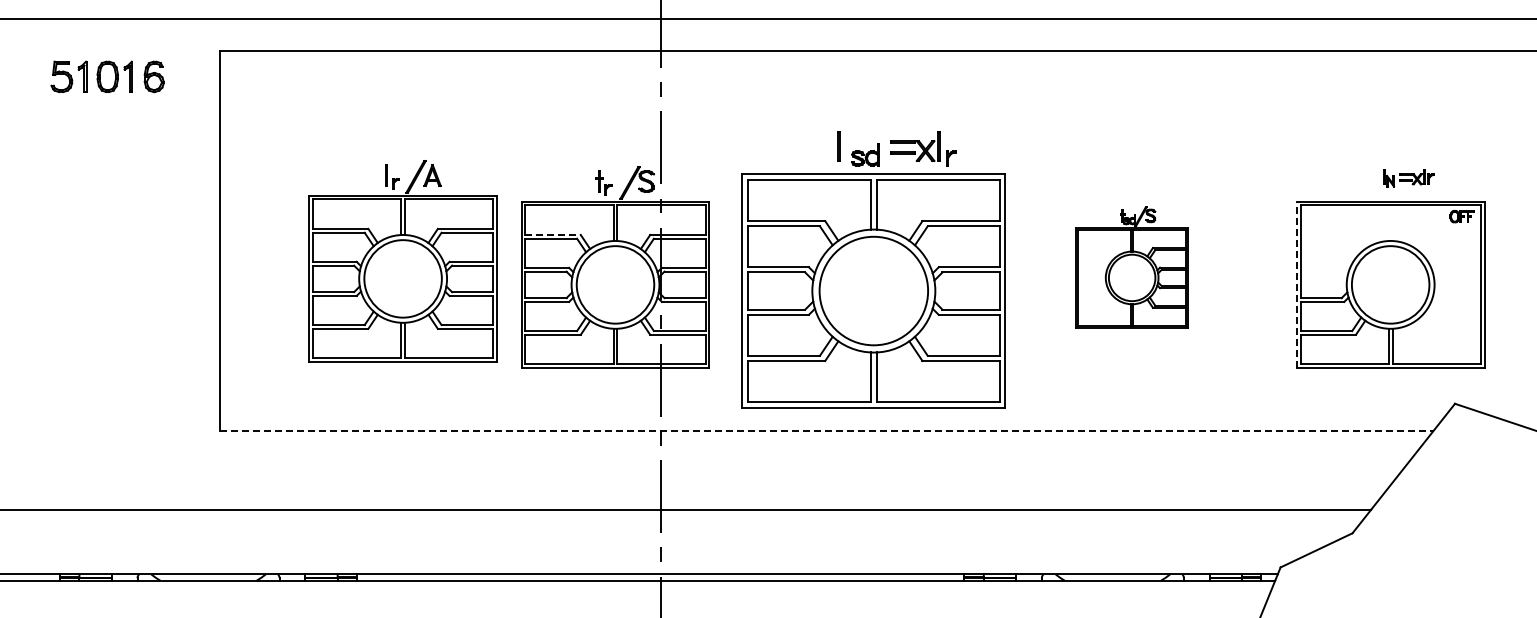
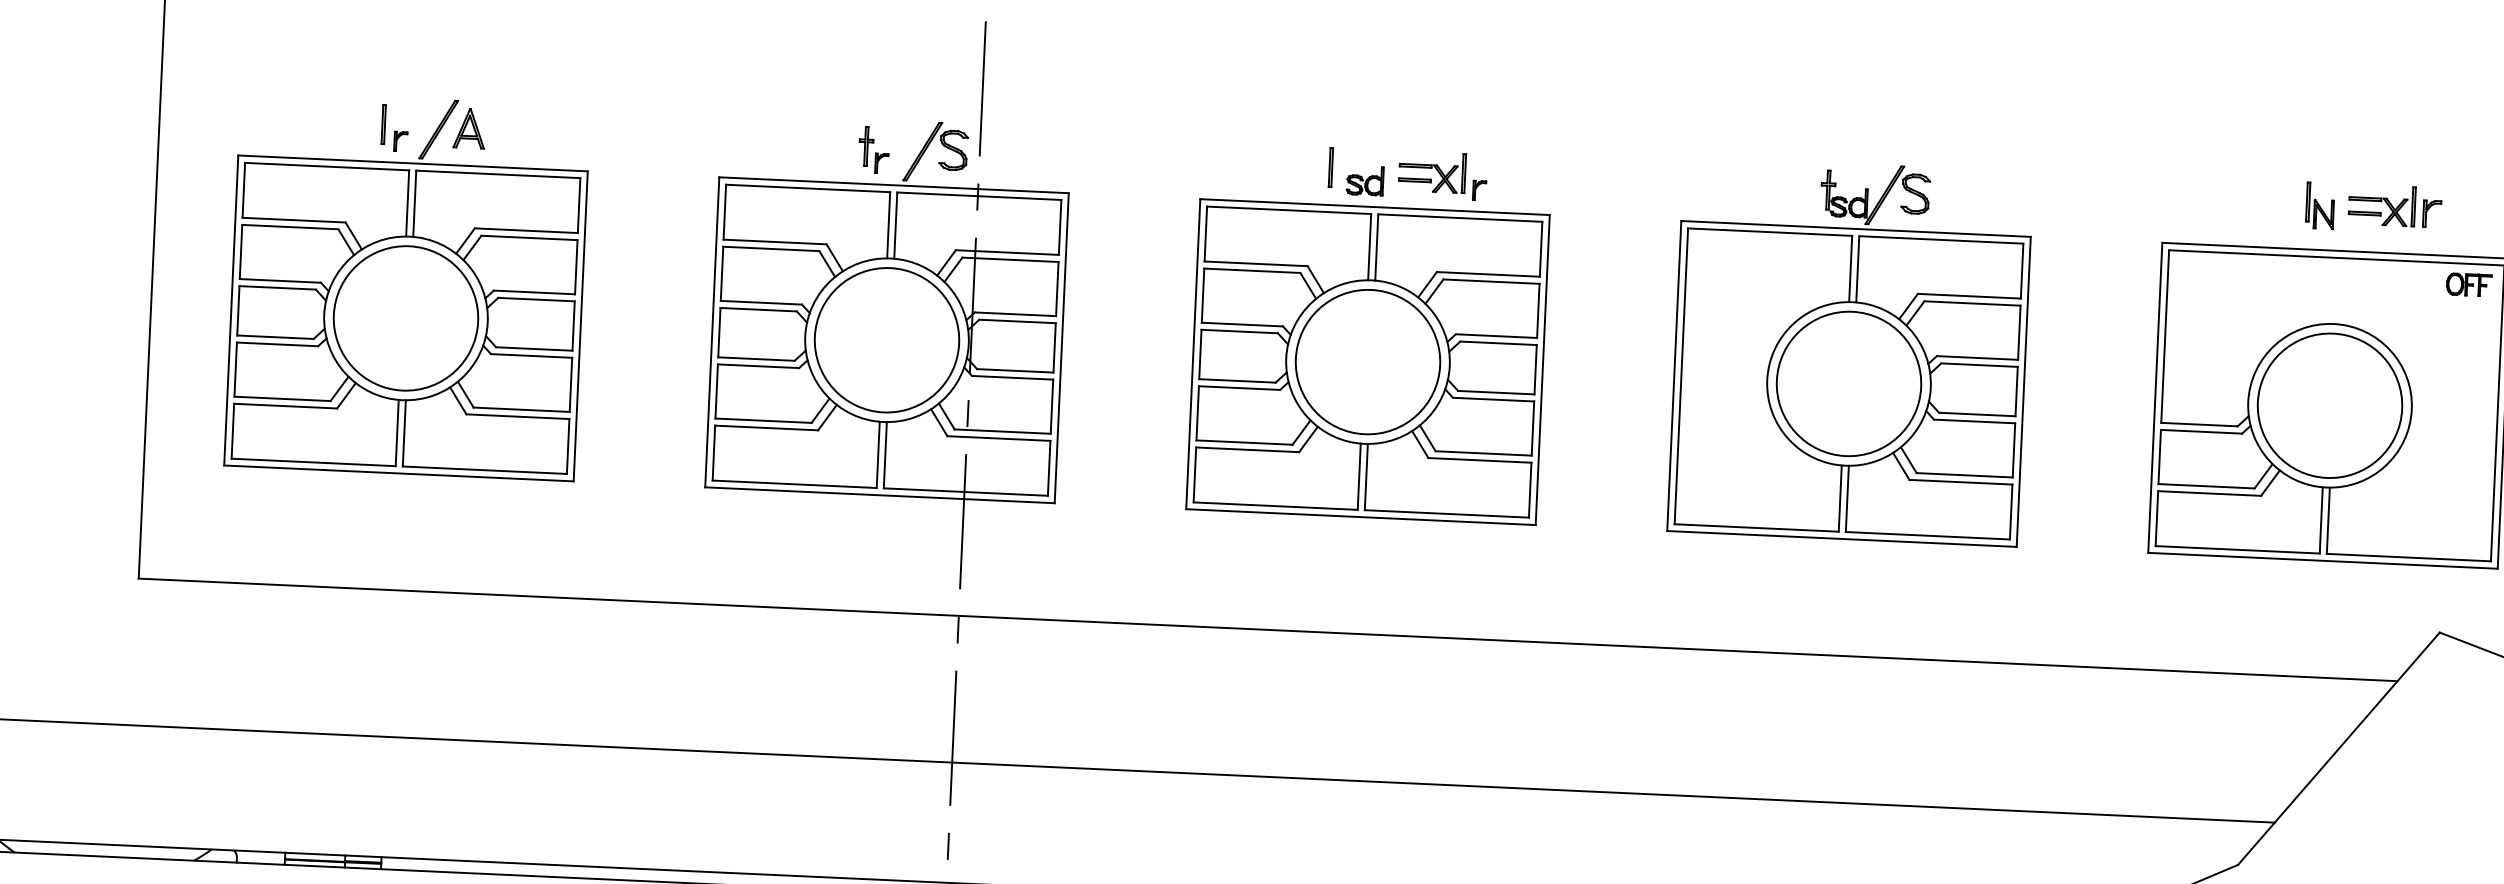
part: (1408, 178) -> (2372, 209), size x1.43
line: (553, 234) -> (775, 241), dashed -> solid
part: (402, 261) -> (406, 285), moved
part: (1131, 267) -> (1849, 351), size x1.67
part: (873, 269) -> (1368, 333), size x0.71
line: (1296, 284) -> (2154, 397), dashed -> solid
line: (826, 430) -> (1267, 629), dashed -> solid

